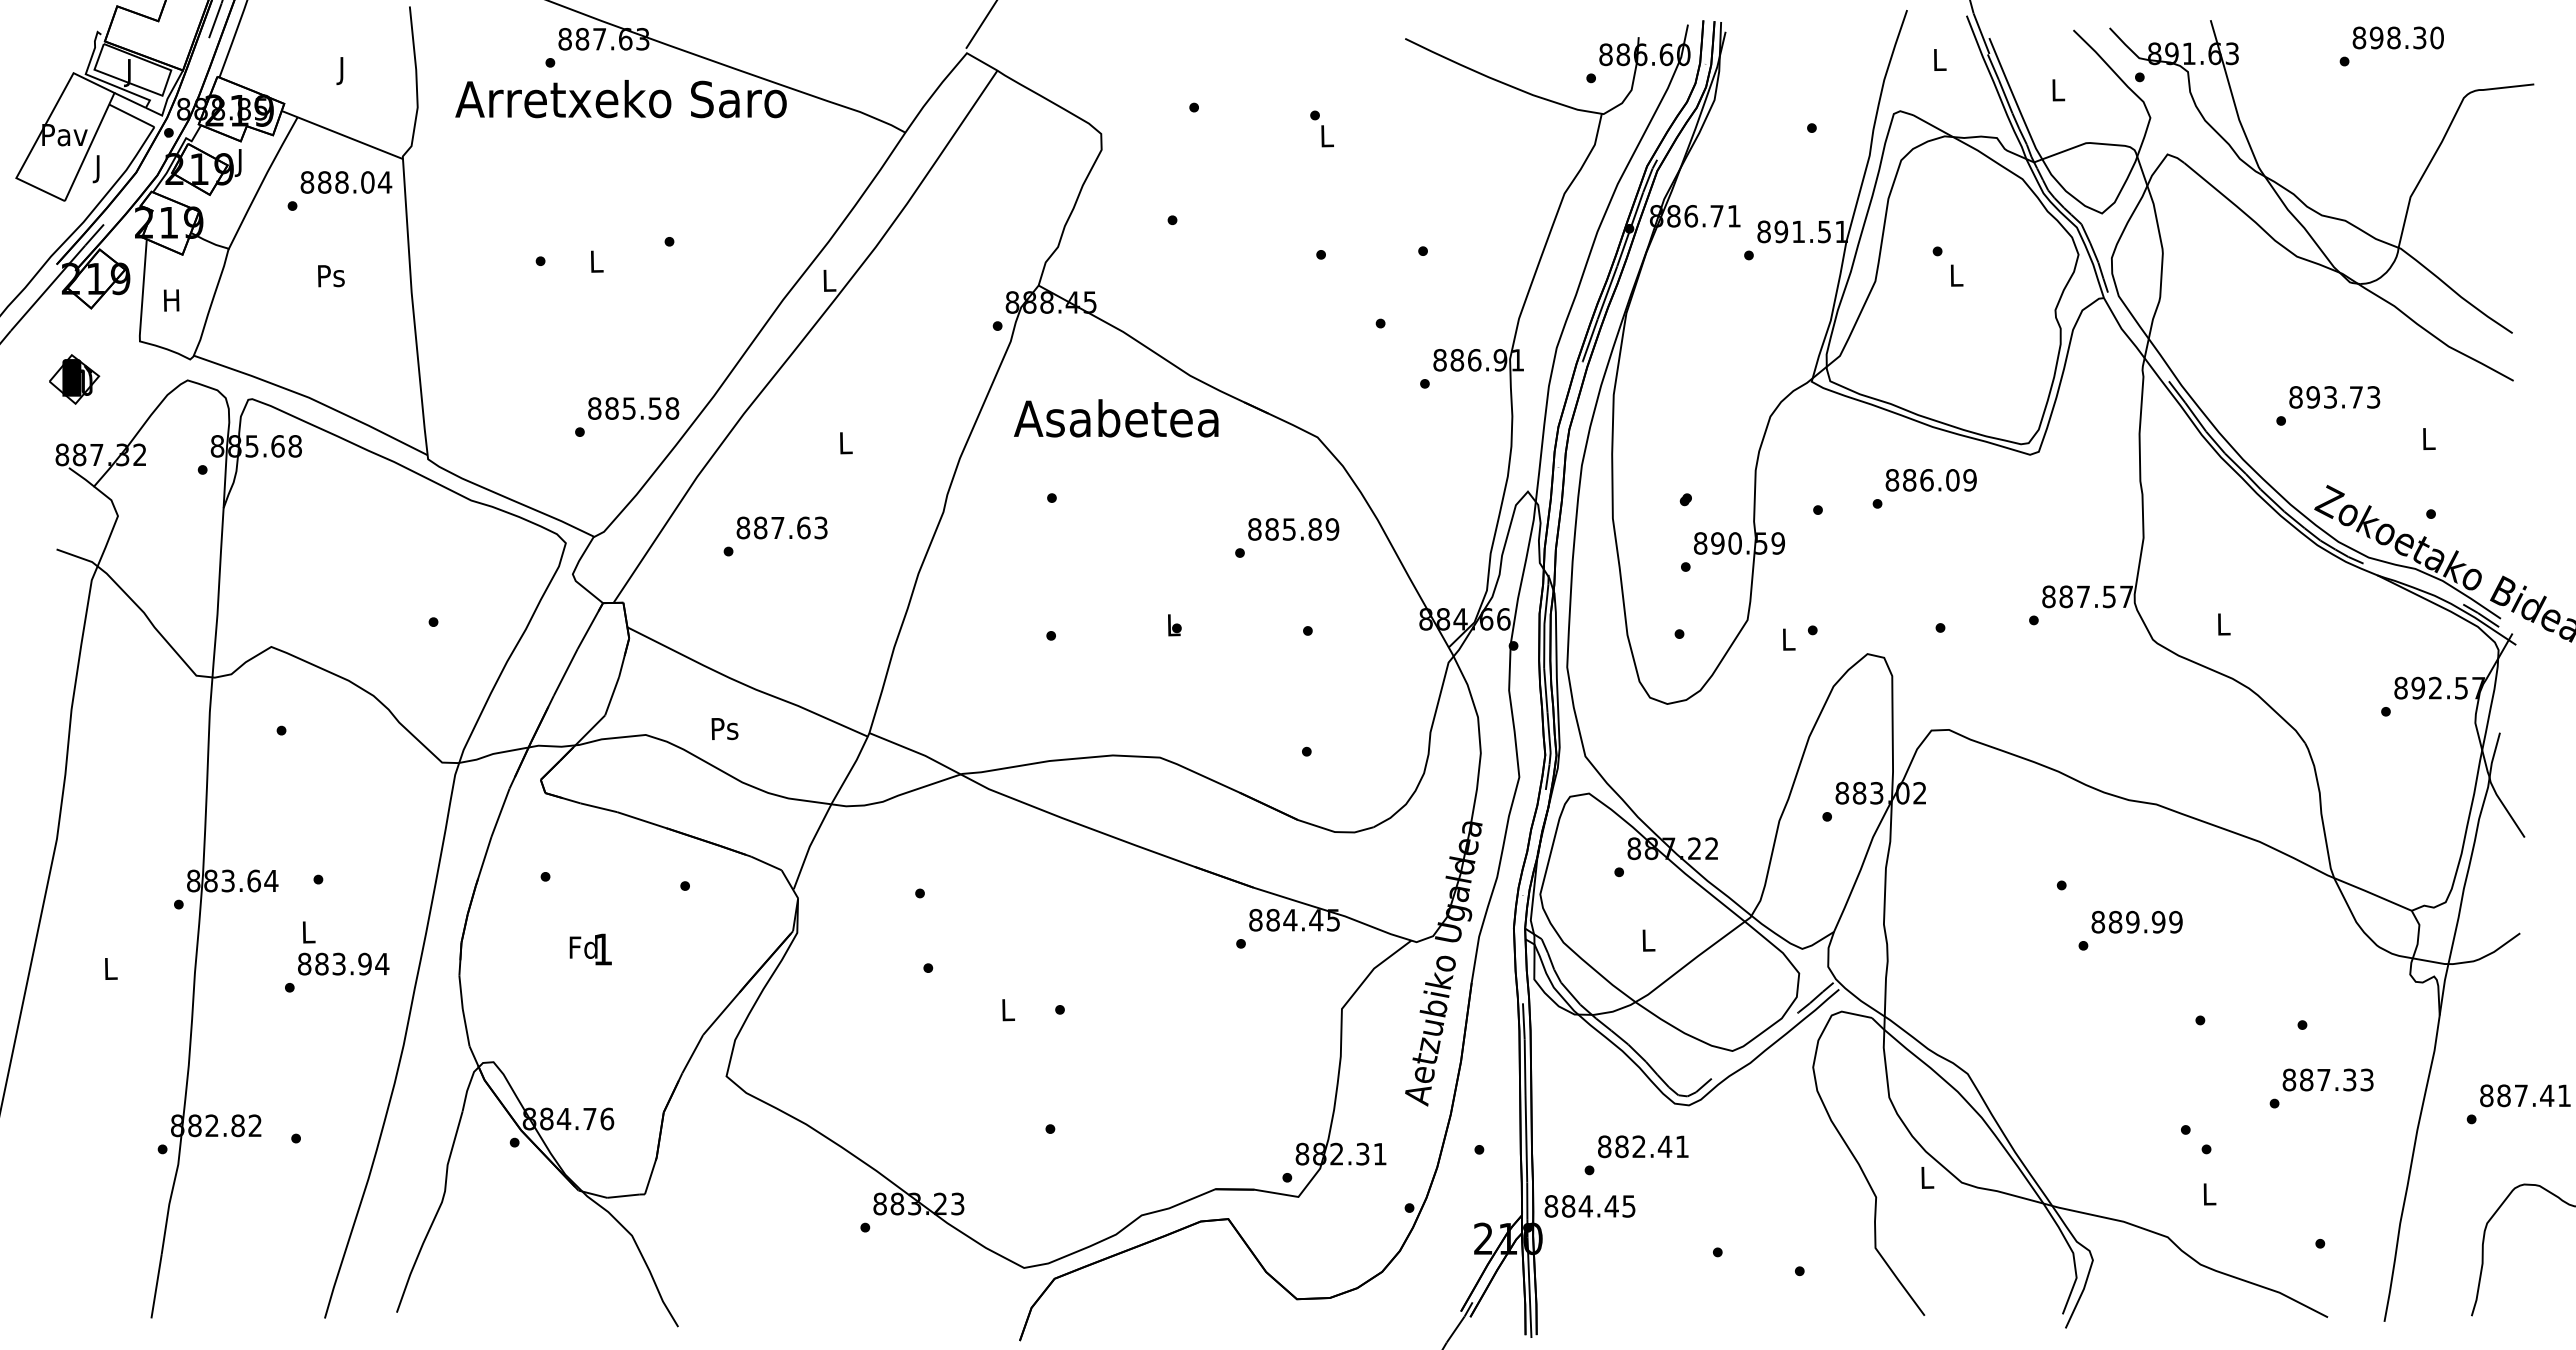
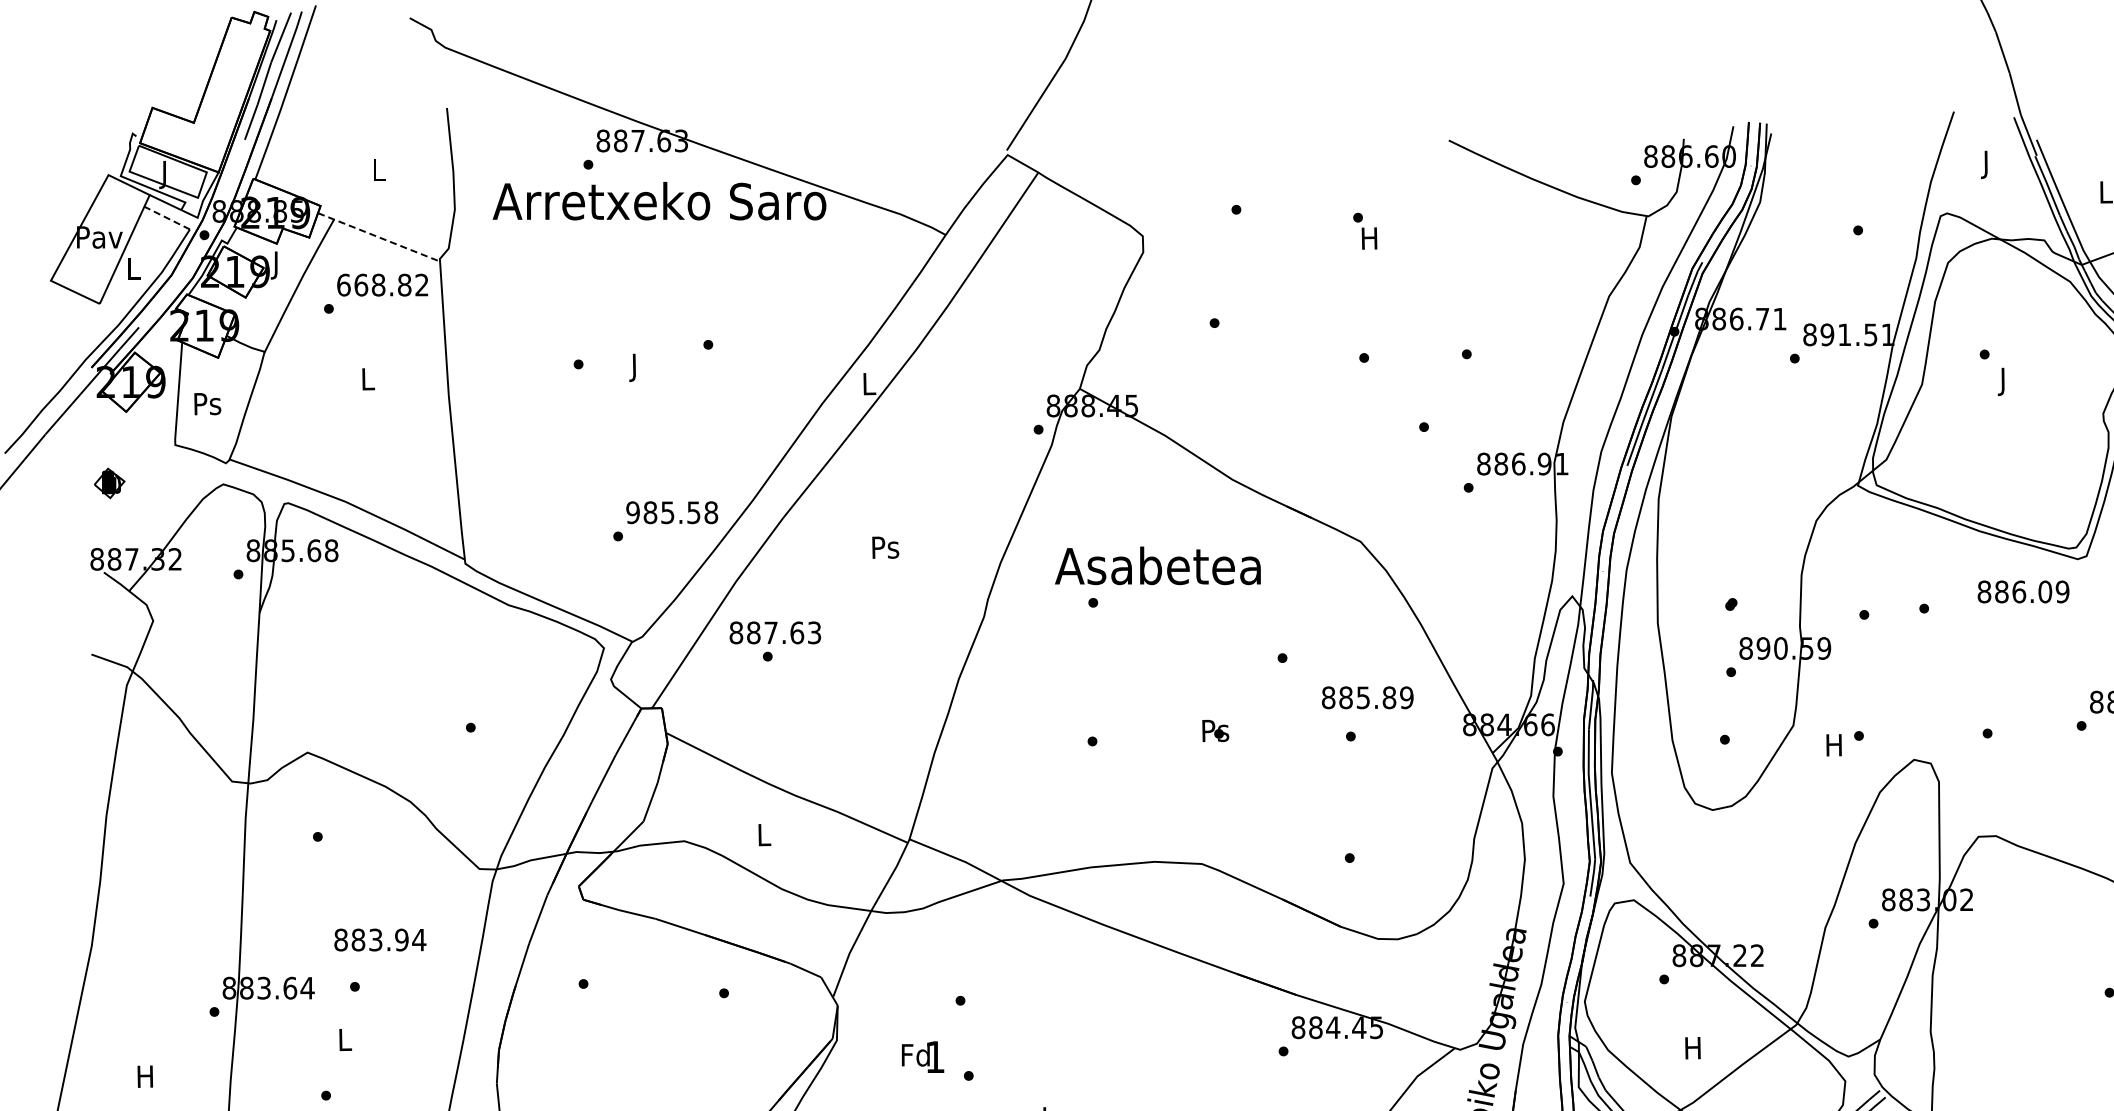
text: (1940, 63) -> (1987, 165), L -> J
text: (342, 71) -> (379, 173), J -> L
line: (131, 115) -> (166, 217), solid -> dashed
line: (342, 135) -> (379, 237), solid -> dashed
text: (1326, 136) -> (1369, 238), L -> H
text: (98, 169) -> (133, 272), J -> L
text: (346, 182) -> (383, 285), 888.04 -> 668.82
text: (597, 264) -> (635, 367), L -> J
text: (331, 276) -> (368, 379), Ps -> L
text: (1956, 278) -> (2003, 381), L -> J
text: (171, 300) -> (207, 403), H -> Ps
part: (74, 379) -> (109, 483), size x0.6
text: (594, 408) -> (632, 512), 885.58 -> 985.58
text: (1116, 418) -> (1158, 565), moved
text: (845, 443) -> (885, 547), L -> Ps
text: (1930, 480) -> (2022, 592), moved
text: (781, 527) -> (774, 632), moved
text: (1293, 529) -> (1367, 697), moved
text: (1173, 625) -> (1215, 731), L -> Ps
text: (1787, 639) -> (1833, 745), L -> H
text: (724, 729) -> (763, 835), Ps -> L
text: (1647, 940) -> (1692, 1048), L -> H
text: (590, 949) -> (922, 1057), moved
text: (343, 963) -> (380, 939), moved
text: (109, 968) -> (144, 1076), L -> H

